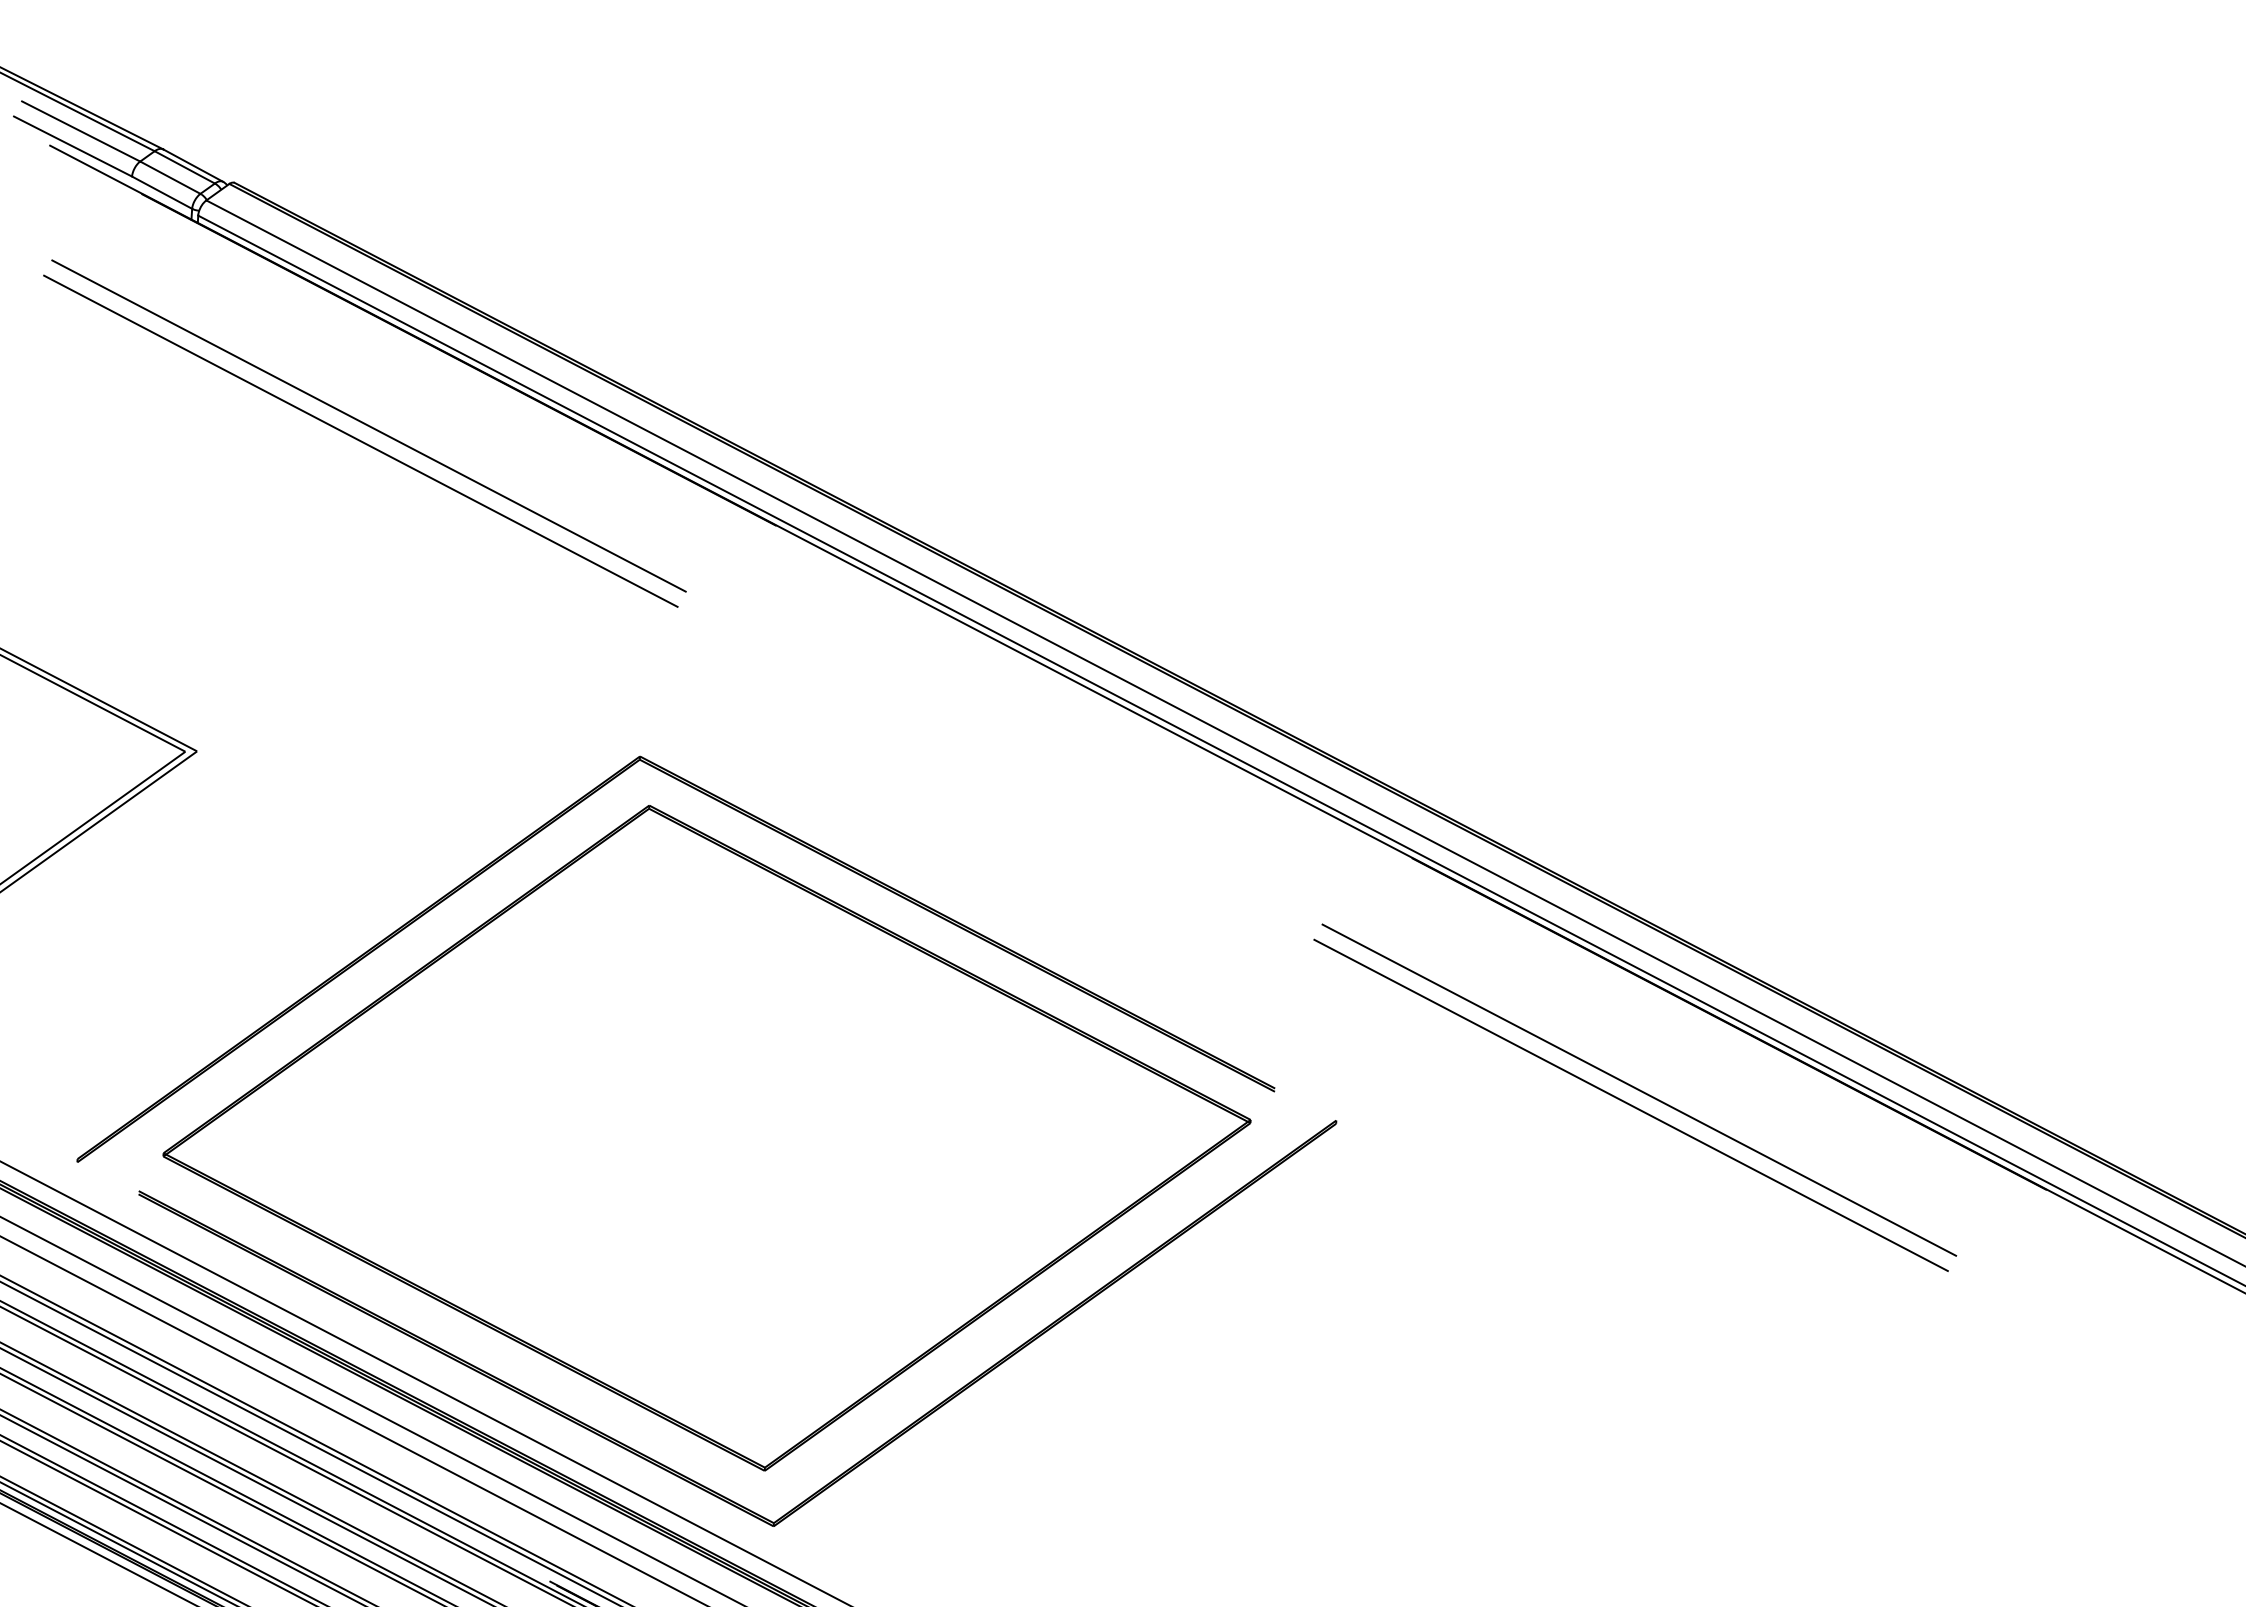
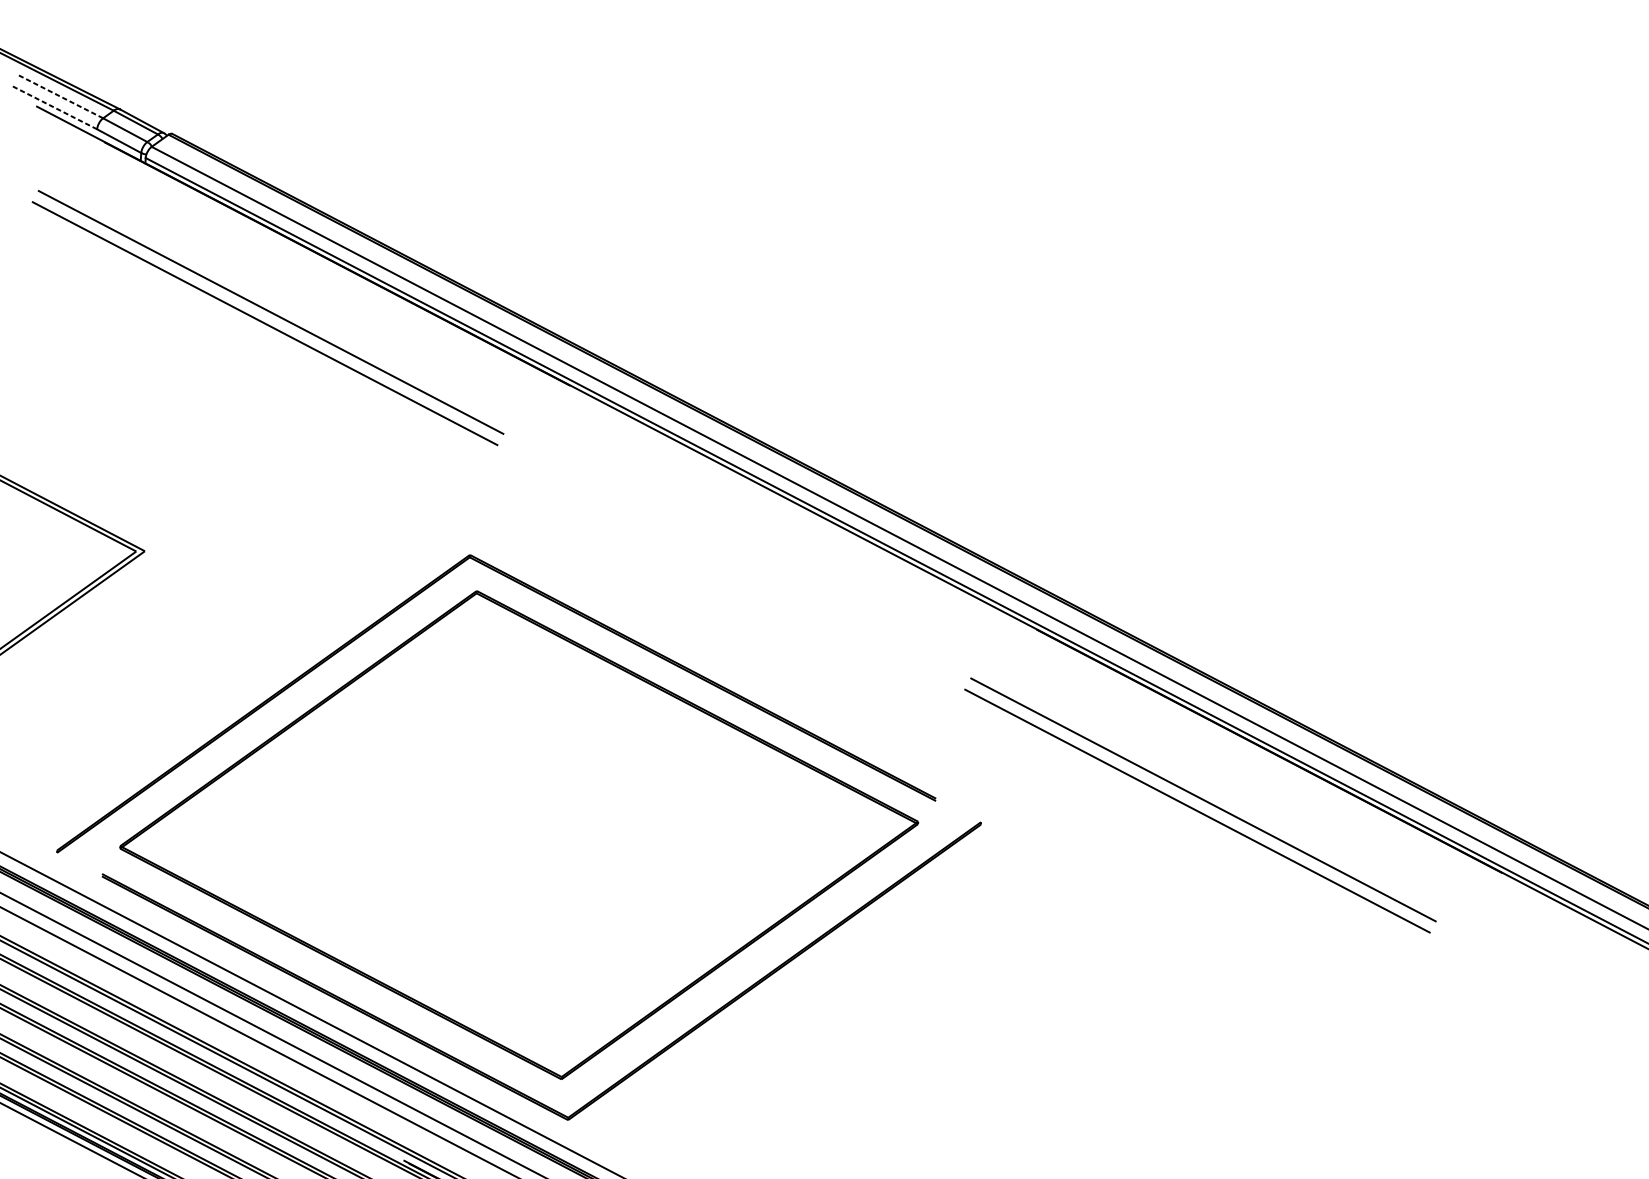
line: (80, 131) -> (59, 96), solid -> dashed
line: (72, 146) -> (53, 107), solid -> dashed

